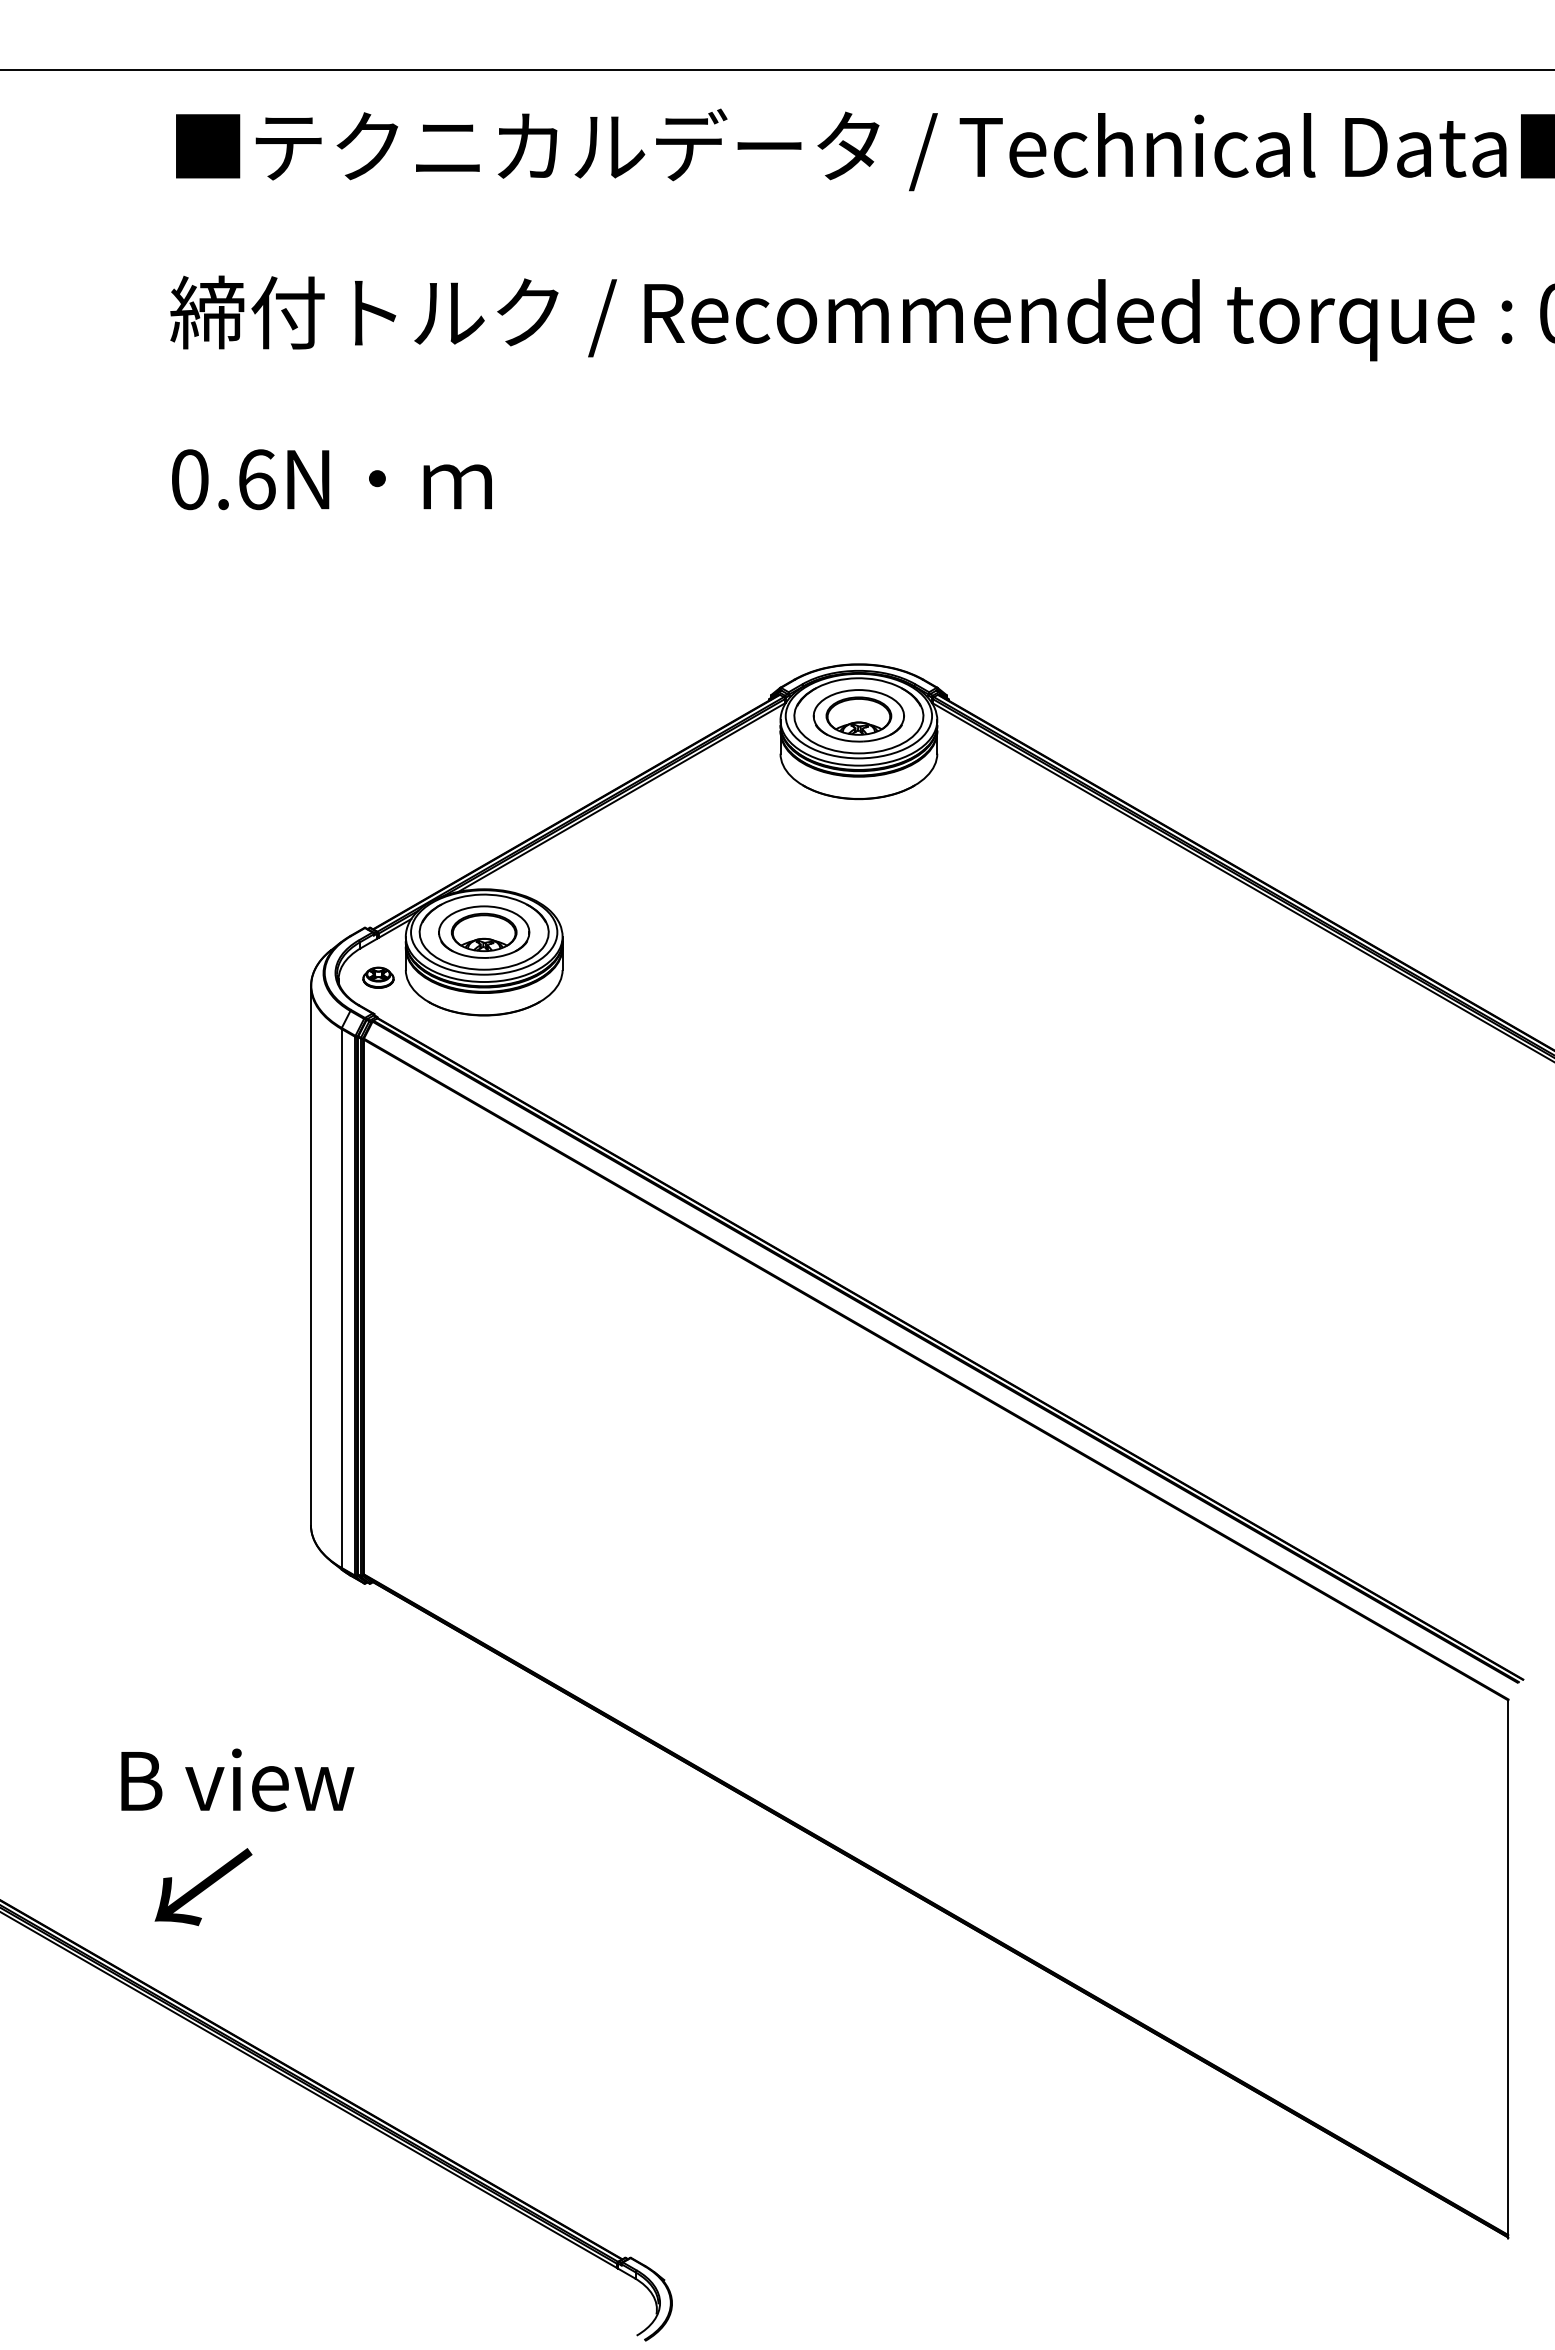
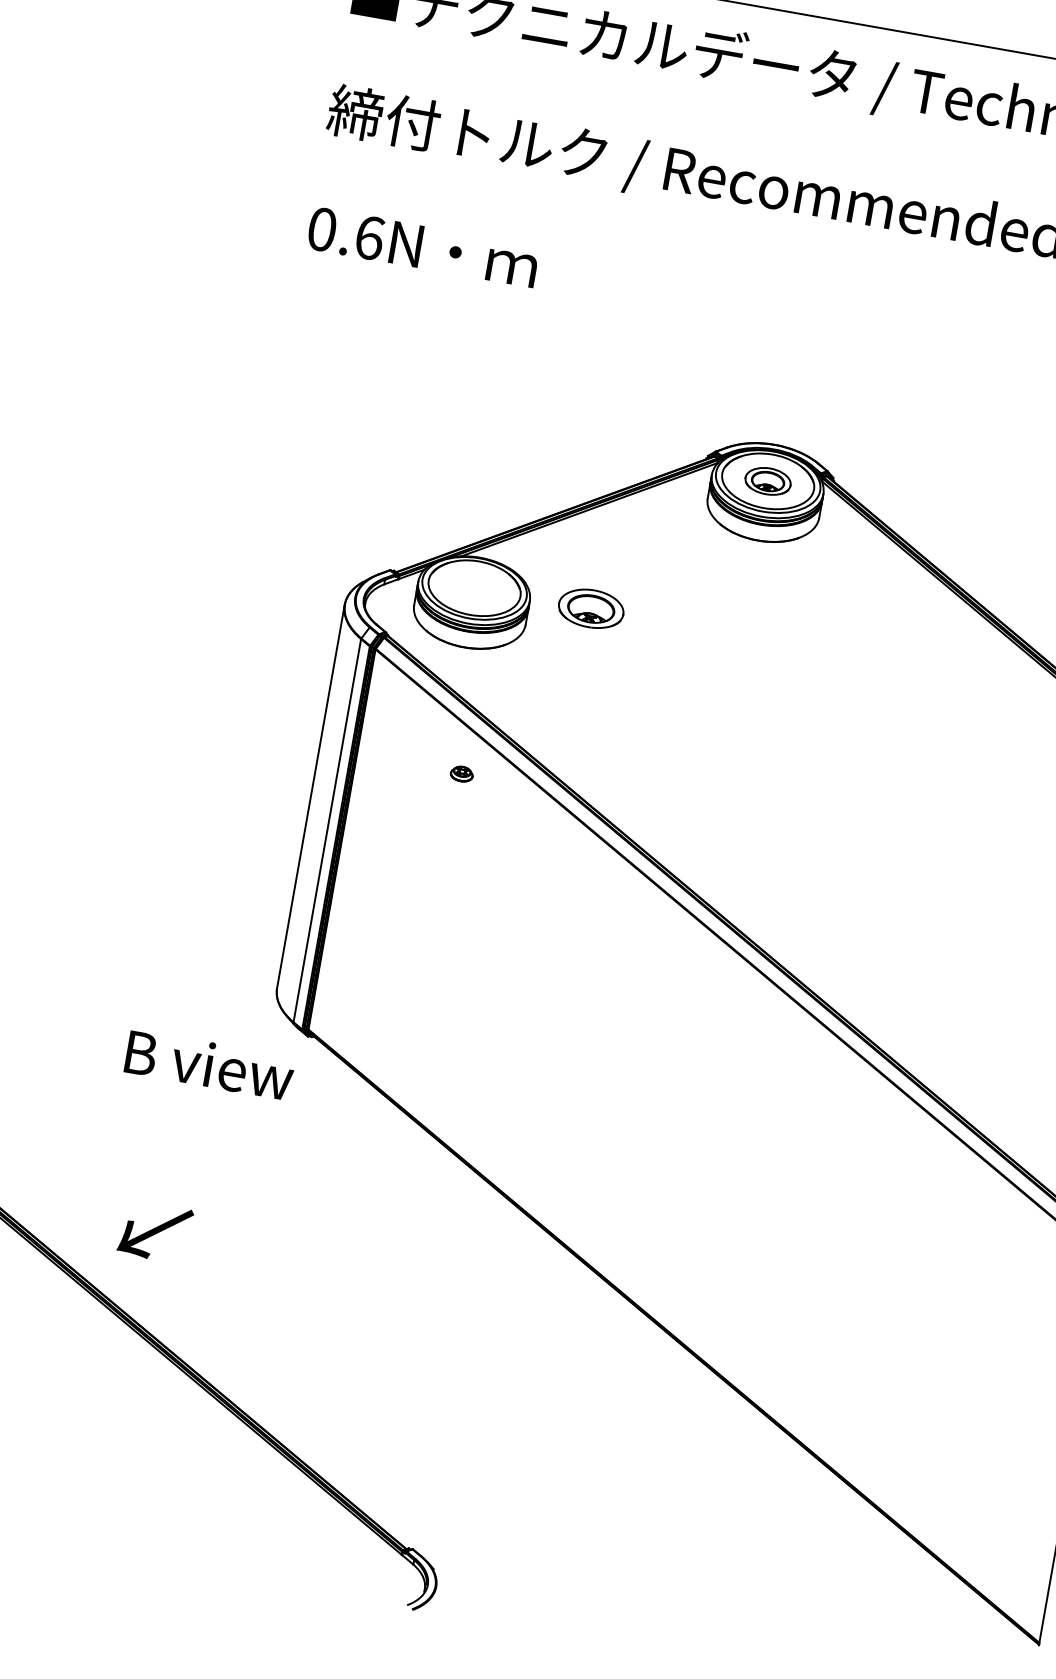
part: (858, 715) -> (767, 481), size x0.7
part: (484, 931) -> (591, 608), moved
part: (378, 977) -> (461, 773), moved
text: (237, 1779) -> (209, 1064), moved

